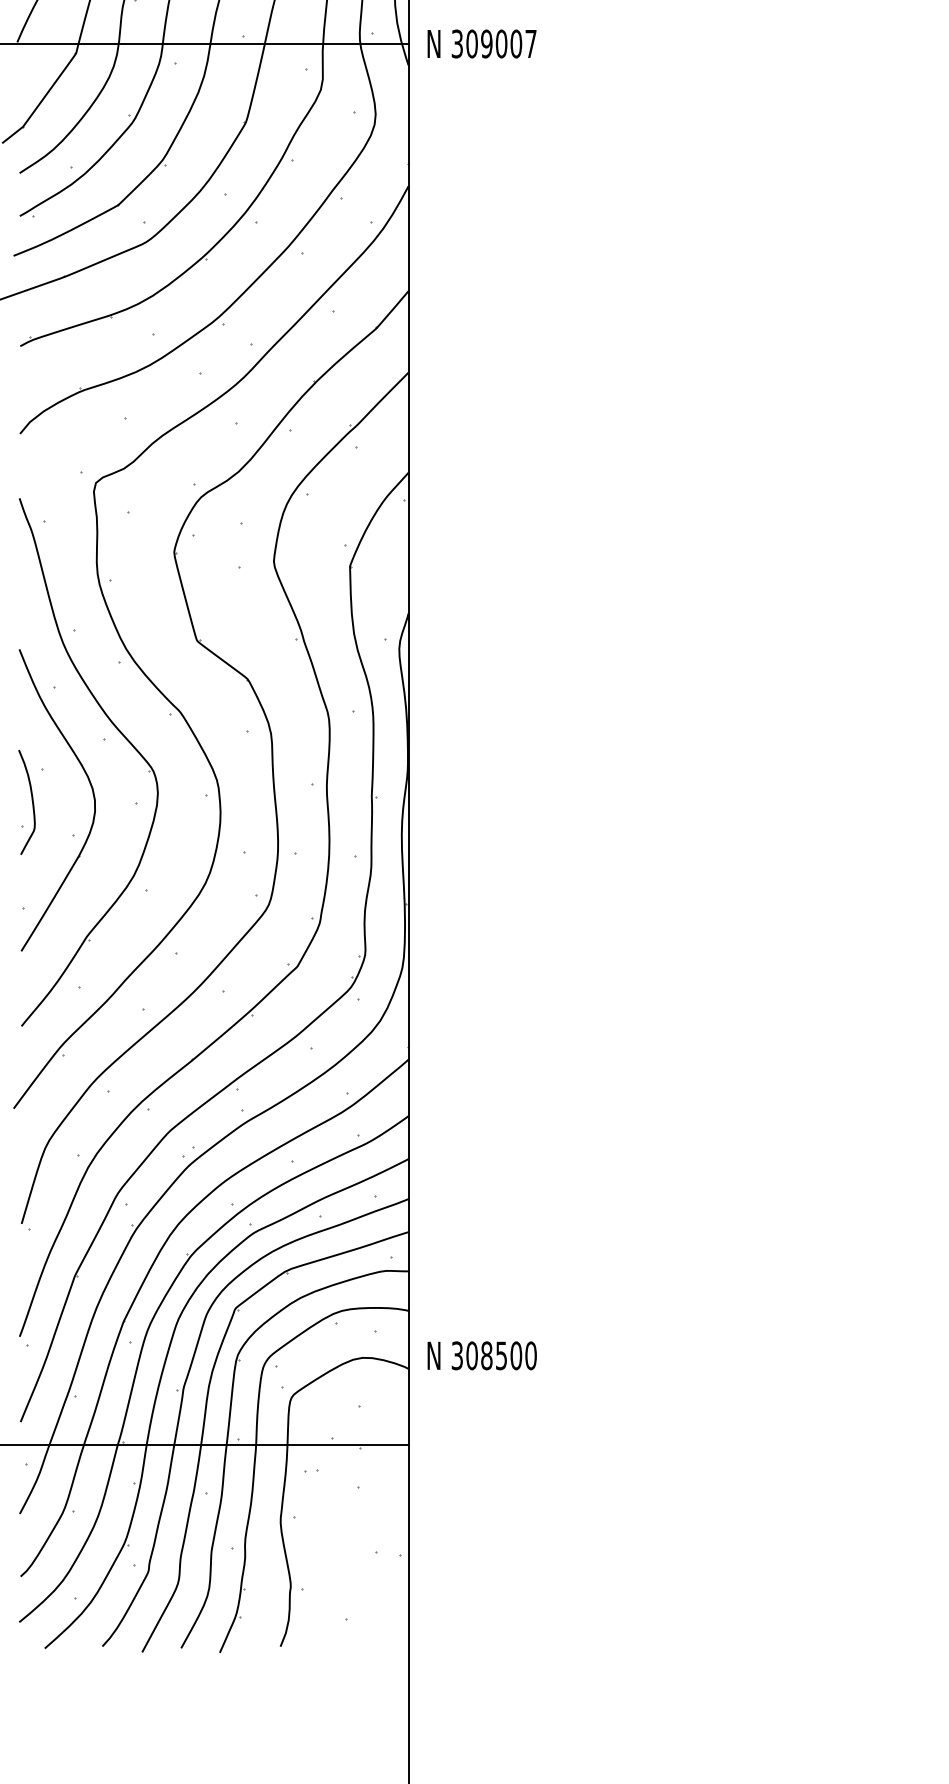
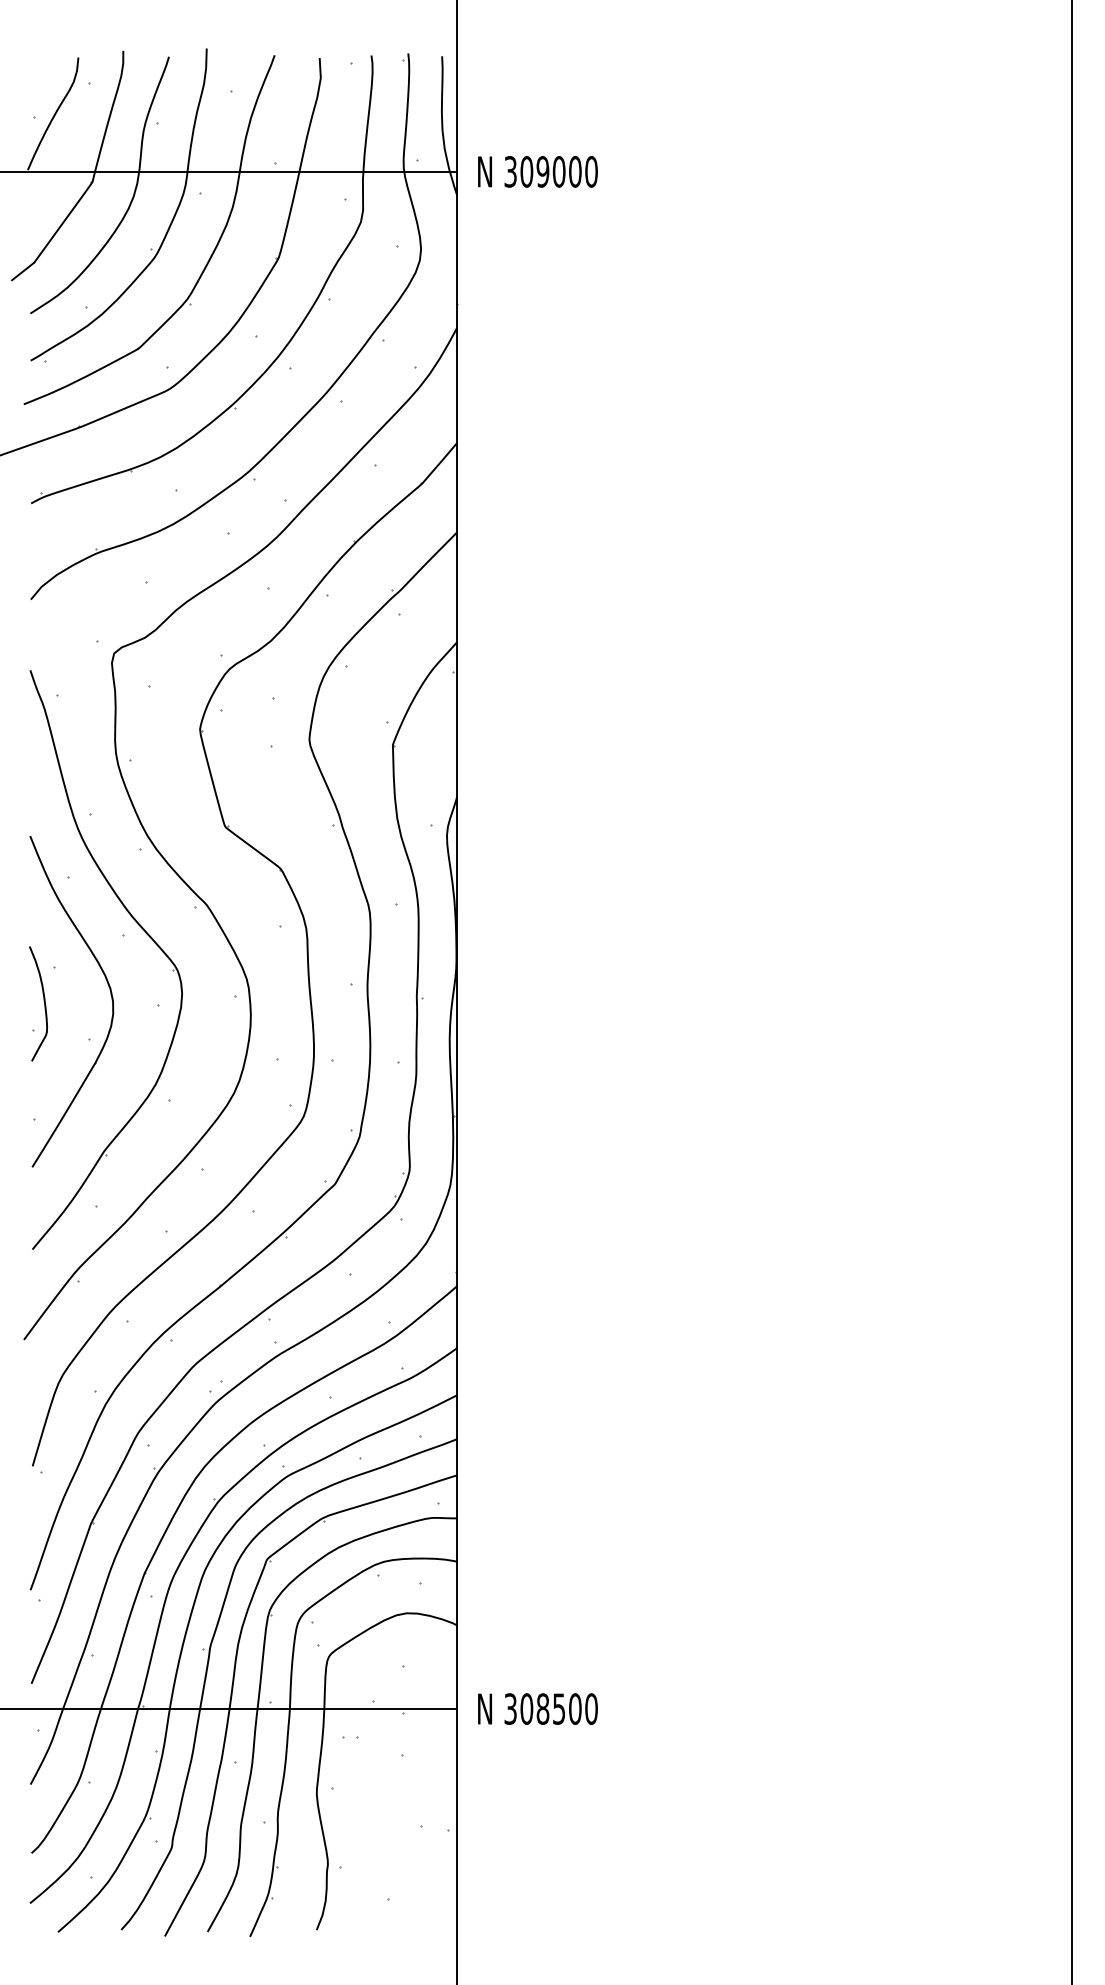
text: (531, 43) -> (591, 171), 309007 -> 309000
text: (481, 1355) -> (537, 1708), moved

